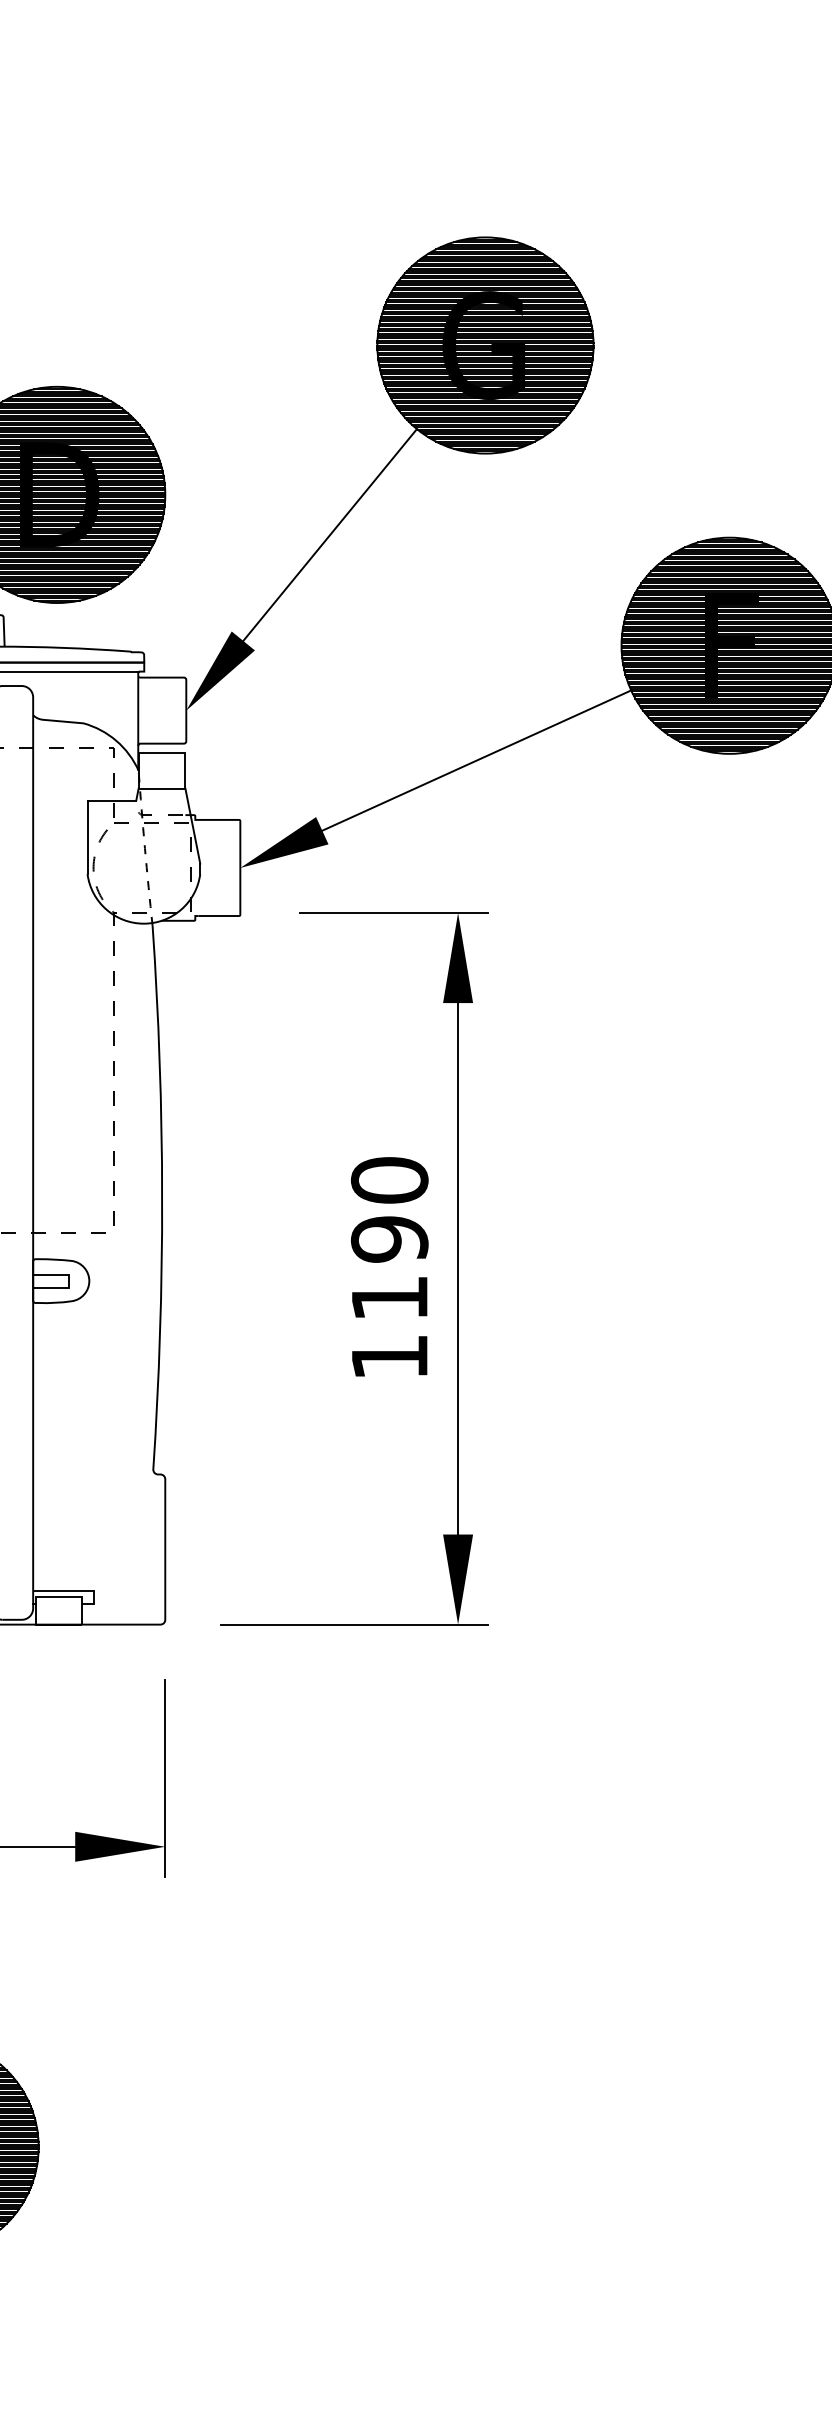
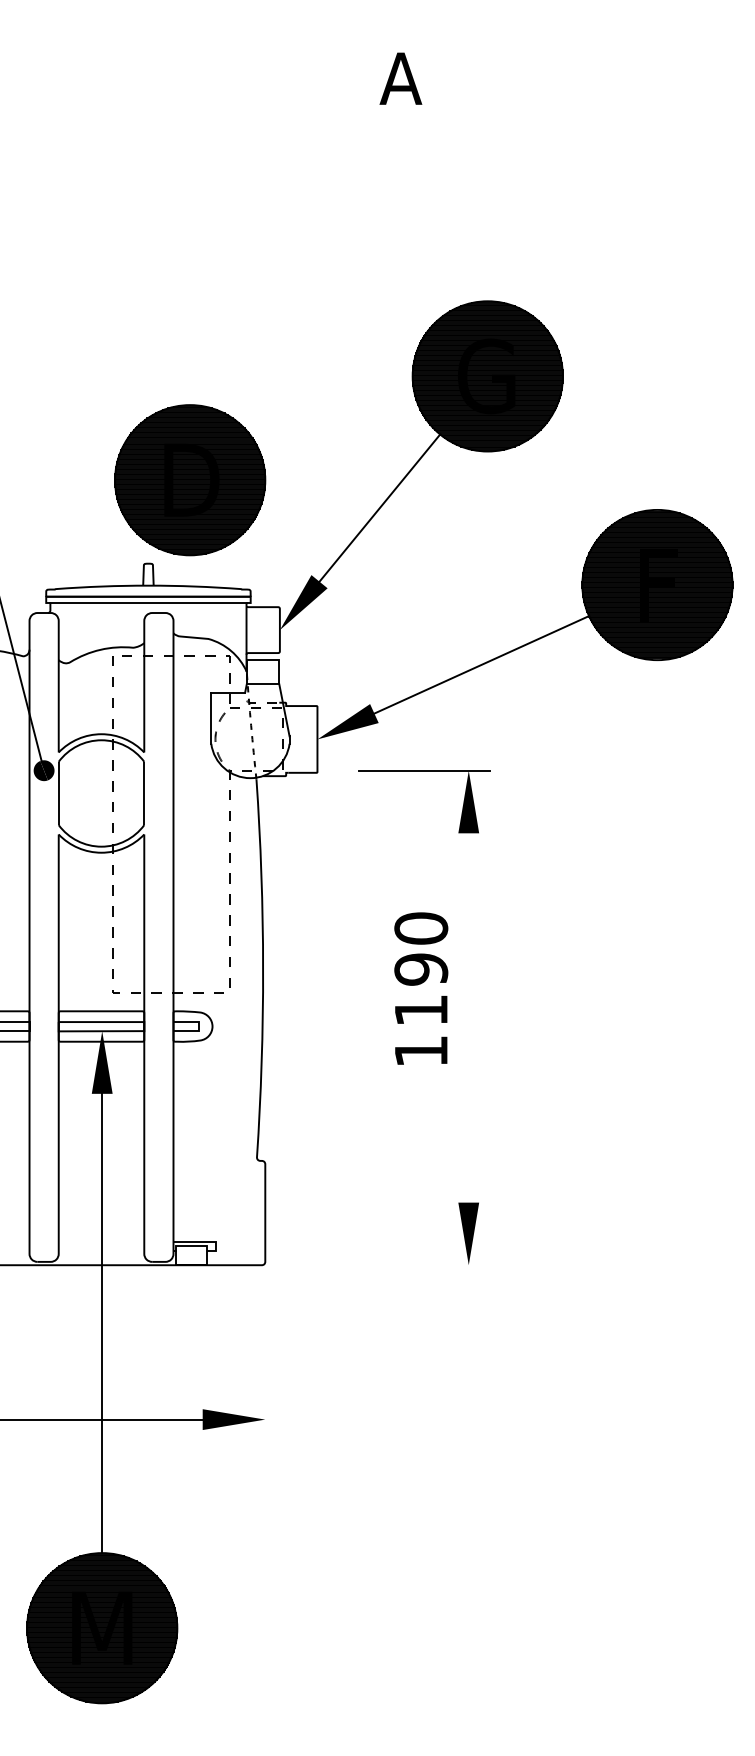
text: (390, 1266) -> (421, 988), moved
line: (457, 1268) -> (468, 1017), removed
line: (354, 1625) -> (396, 1265), removed
line: (165, 1777) -> (265, 1371), removed

